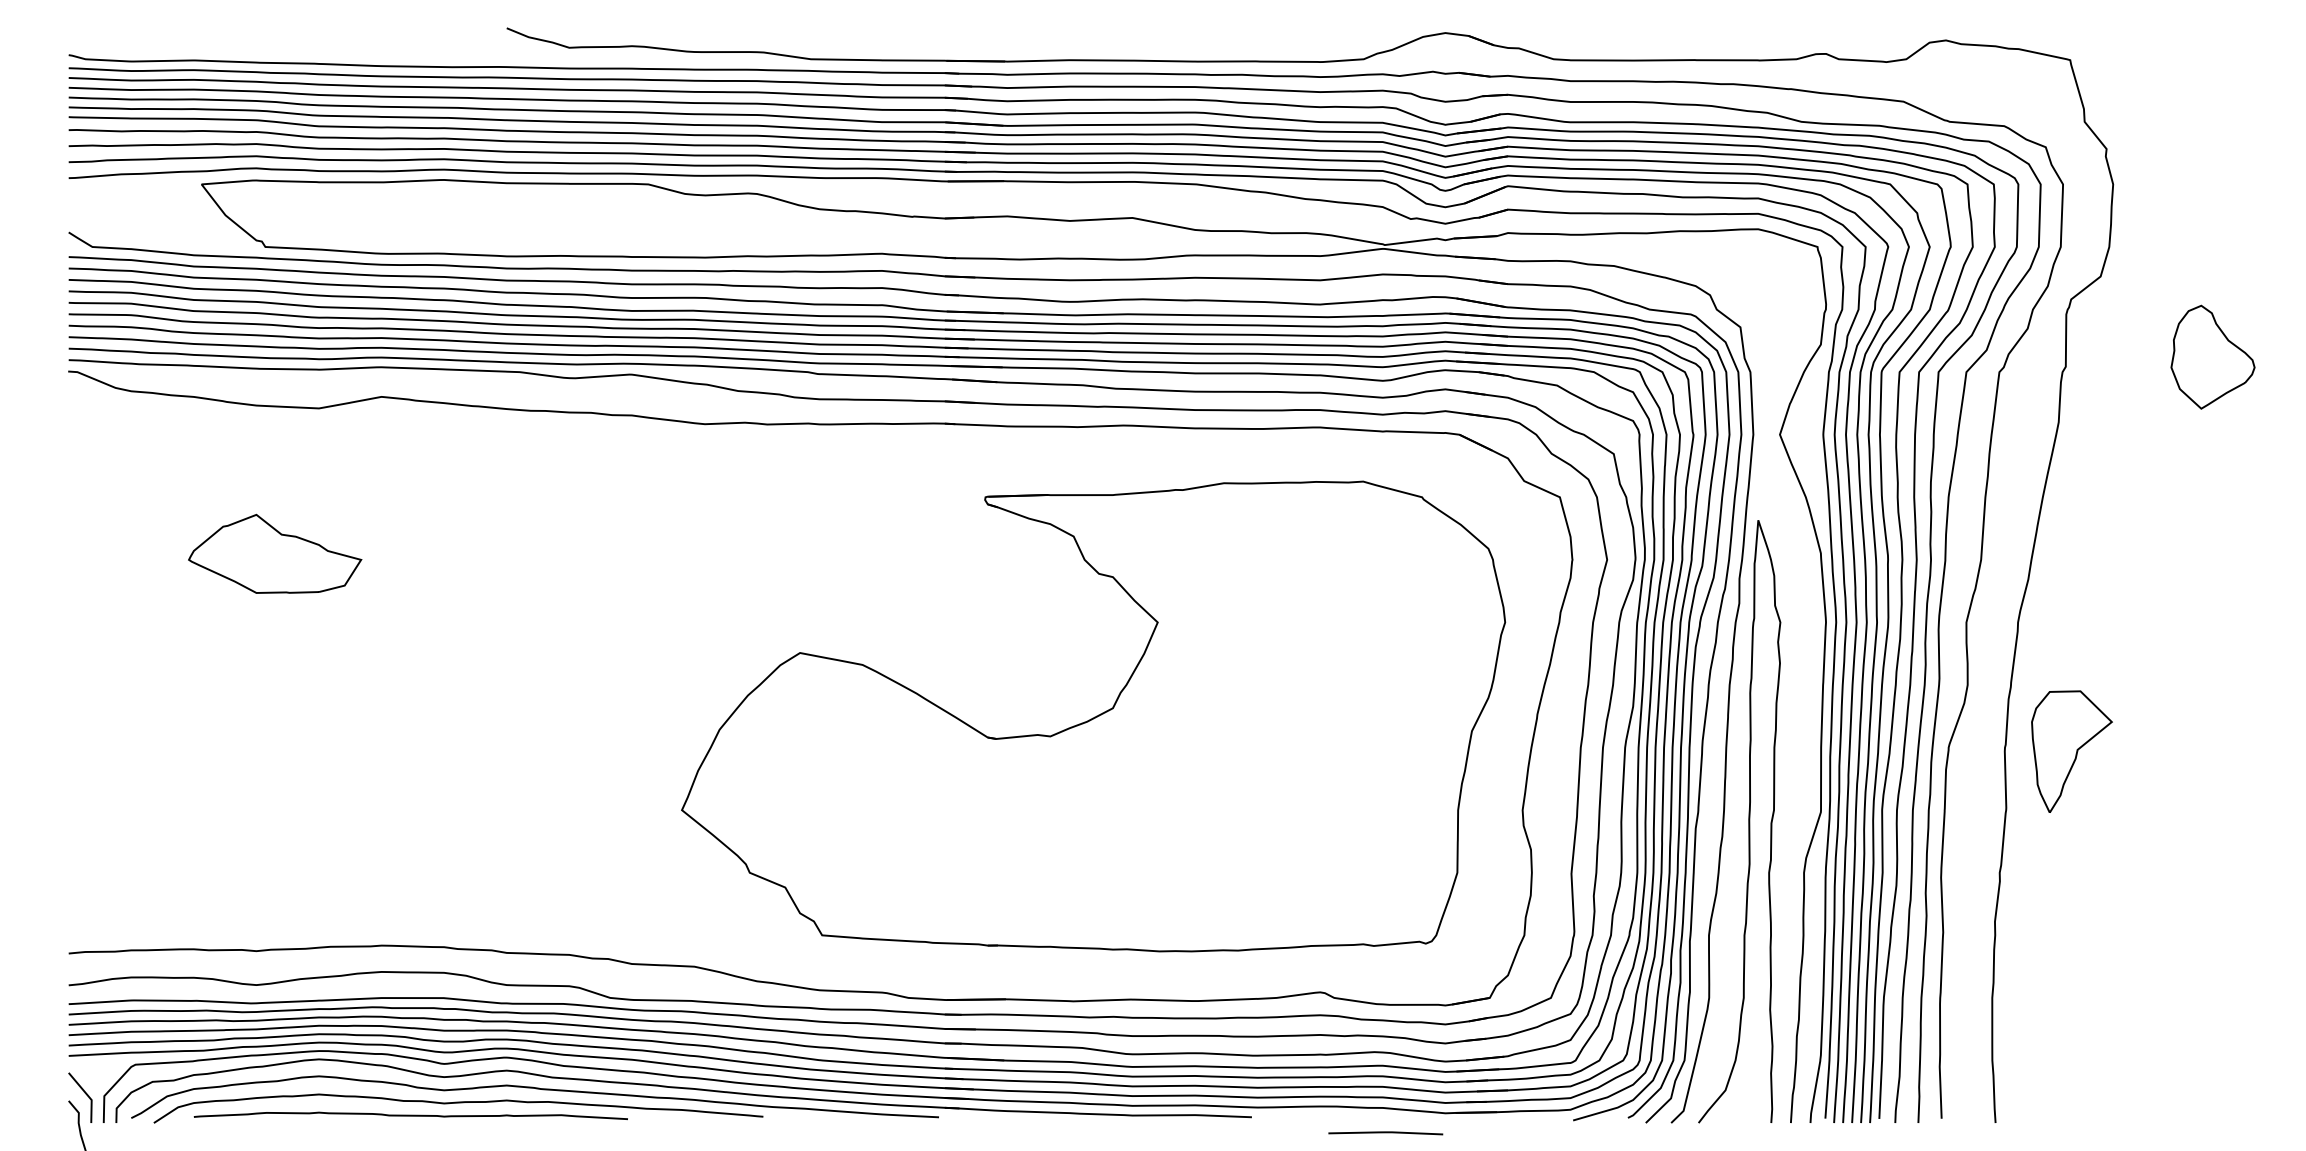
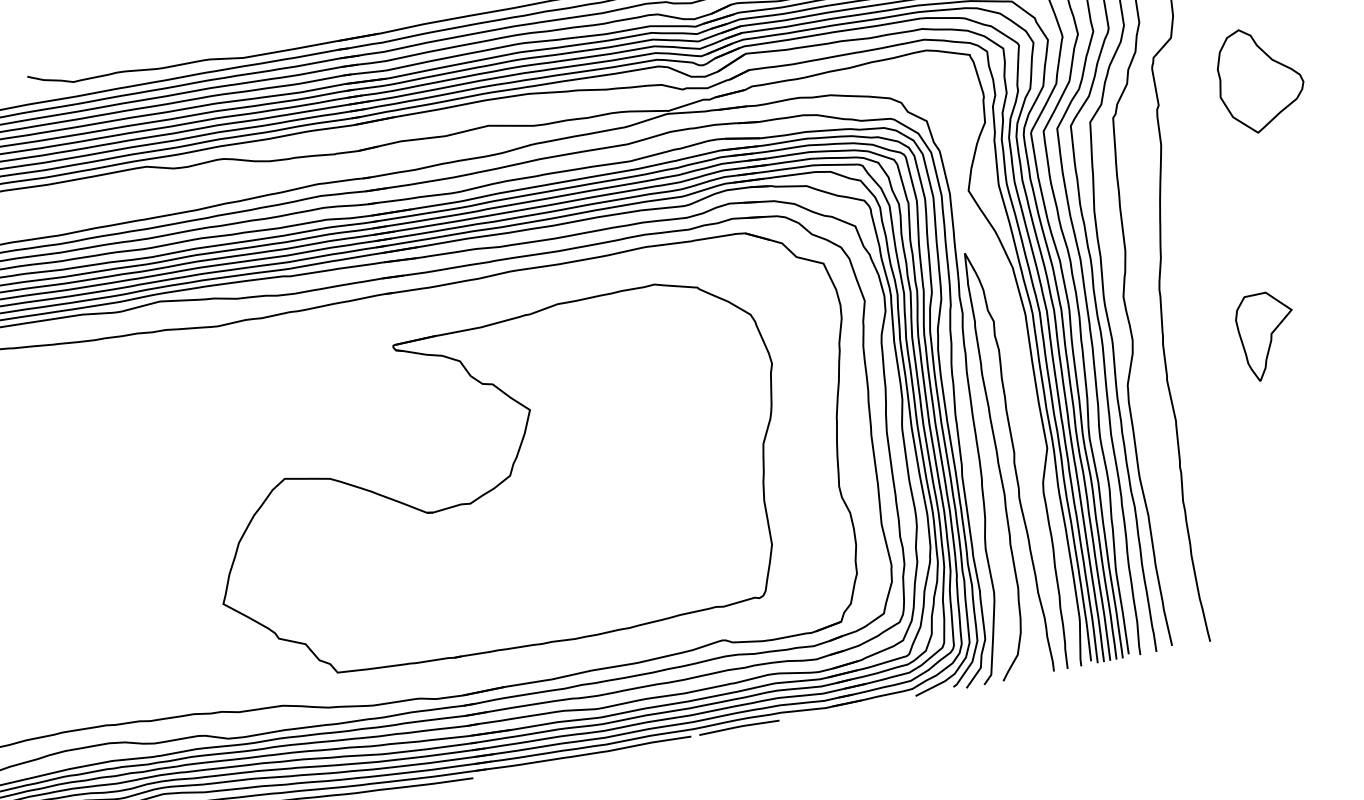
part: (2212, 356) -> (1259, 78), size x1.43
part: (1093, 716) -> (497, 484), moved
part: (2071, 751) -> (1267, 335), moved
line: (1385, 1133) -> (739, 727), moved

